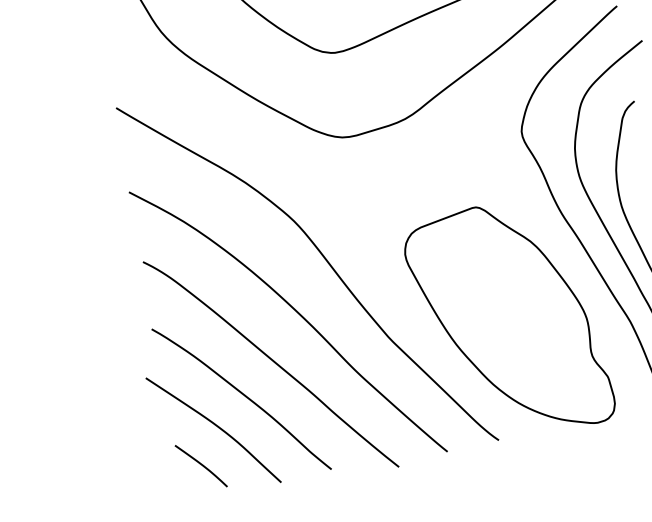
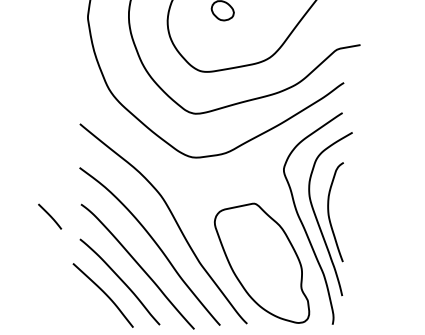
line: (202, 465) -> (50, 216), moved

